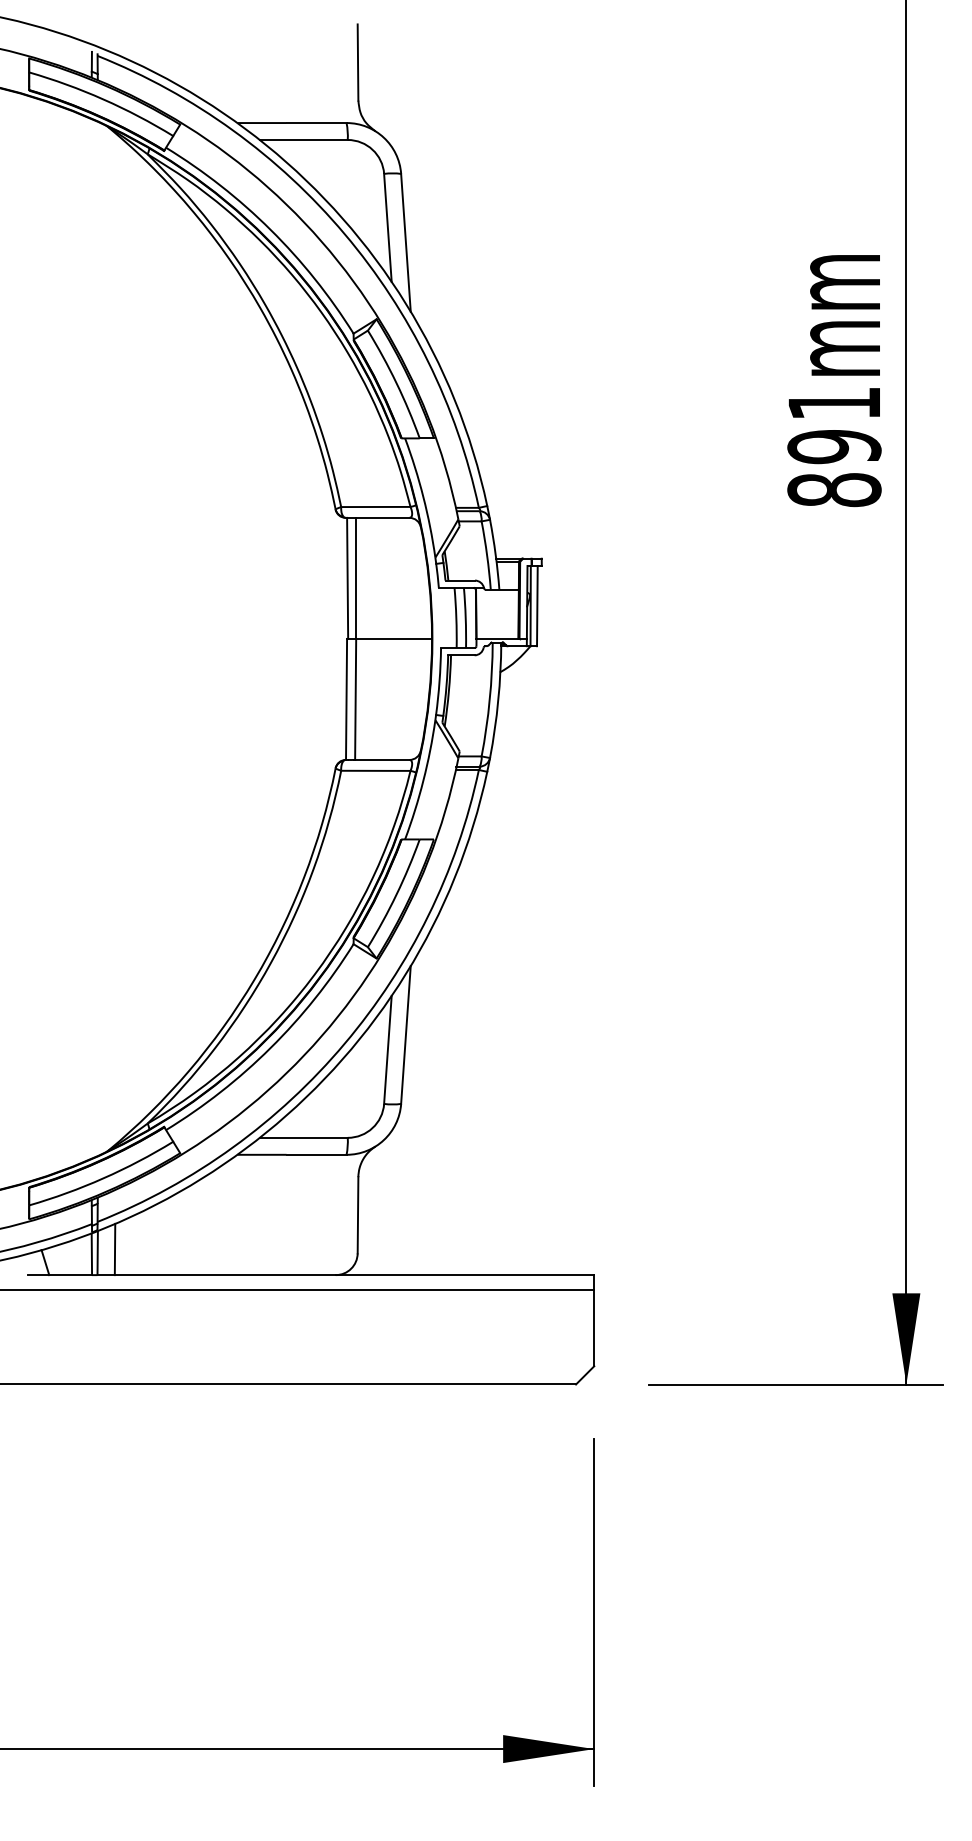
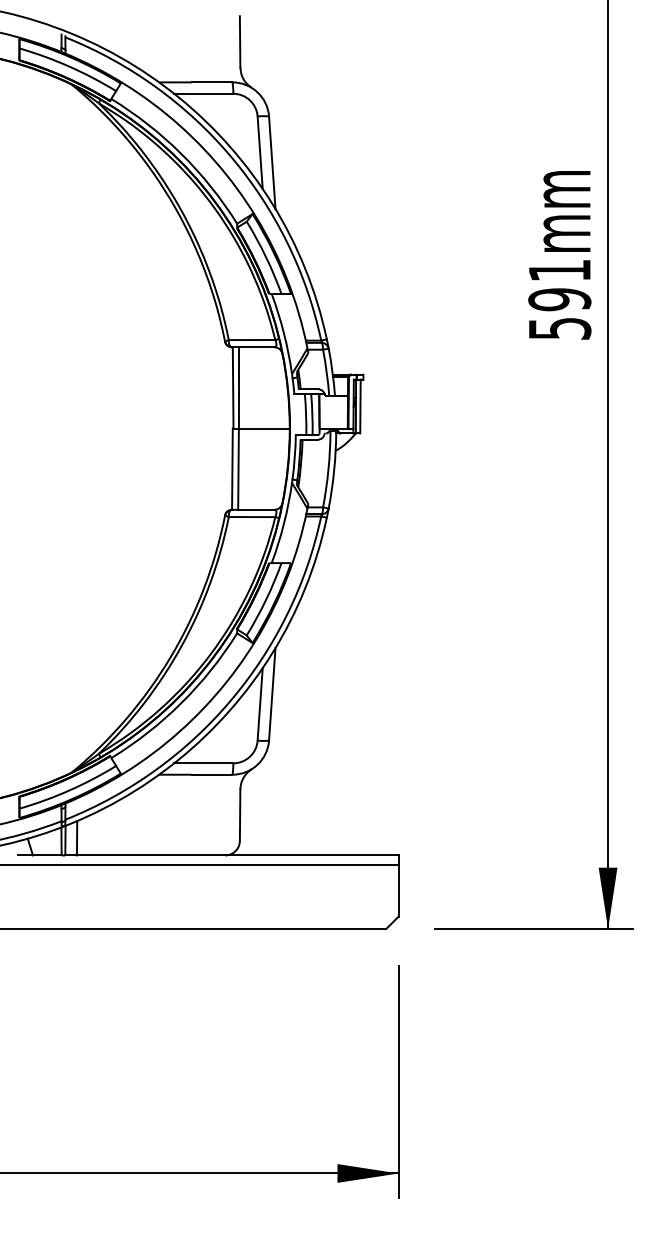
text: (833, 489) -> (559, 328), 891mm -> 591mm

